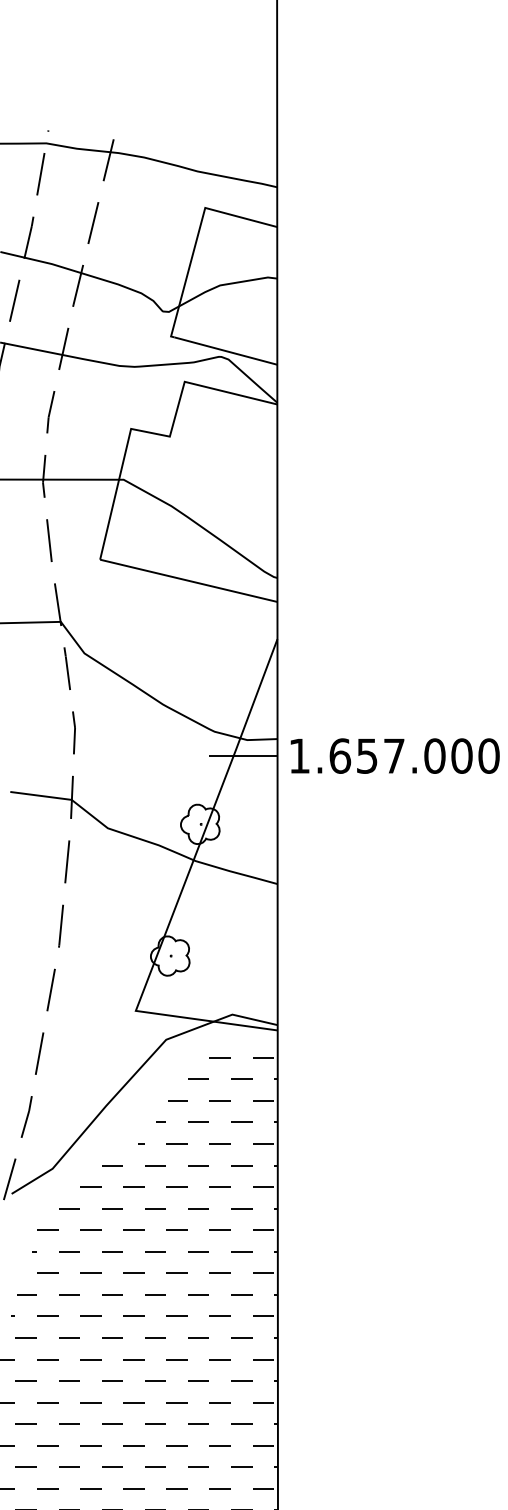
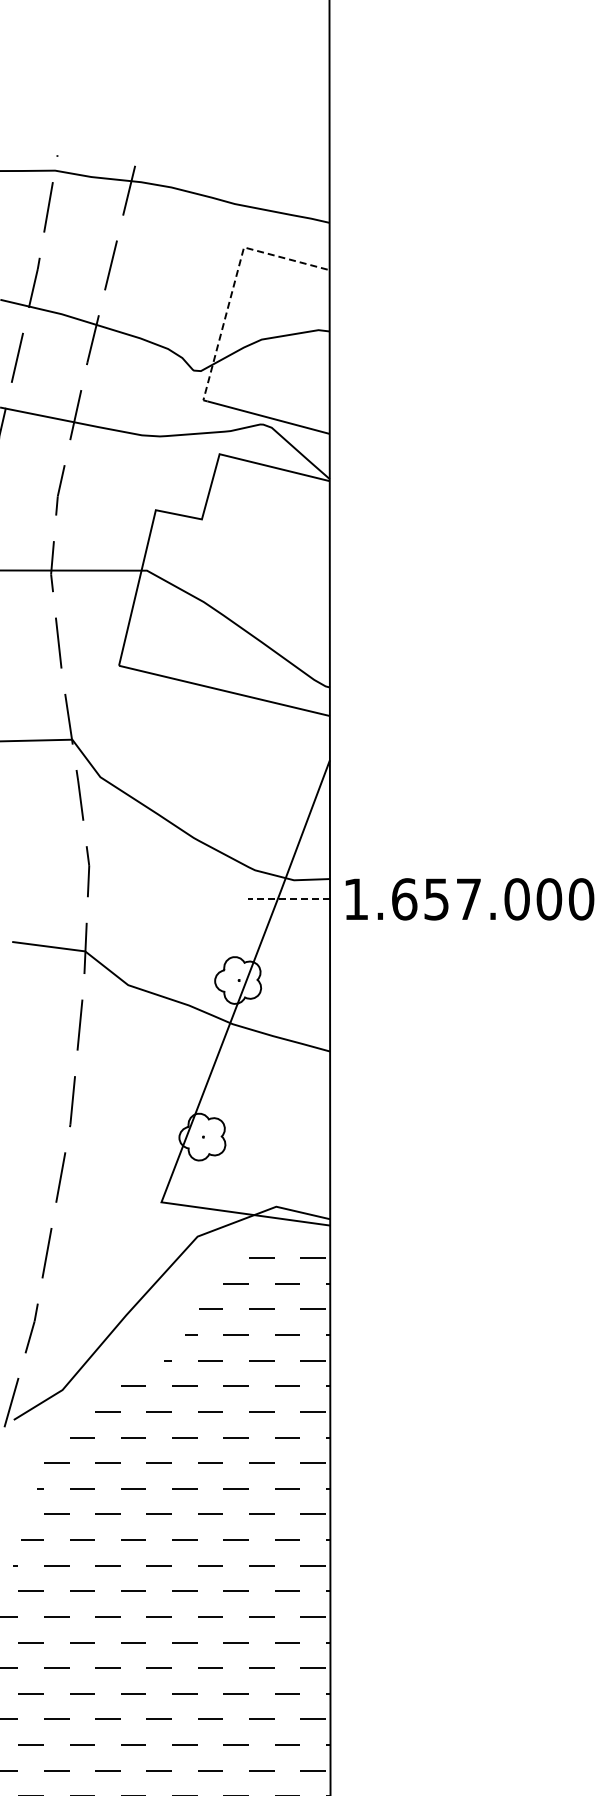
line: (197, 238) -> (234, 283), solid -> dashed
line: (242, 756) -> (288, 899), solid -> dashed

